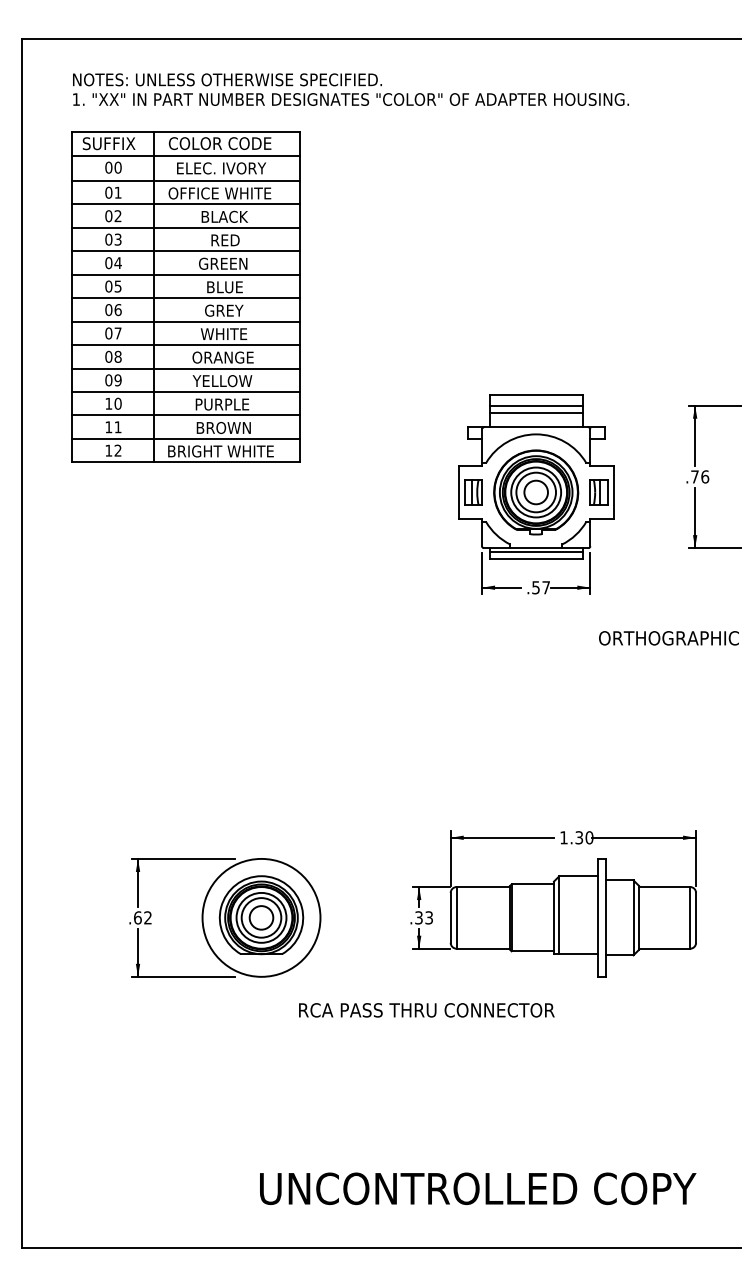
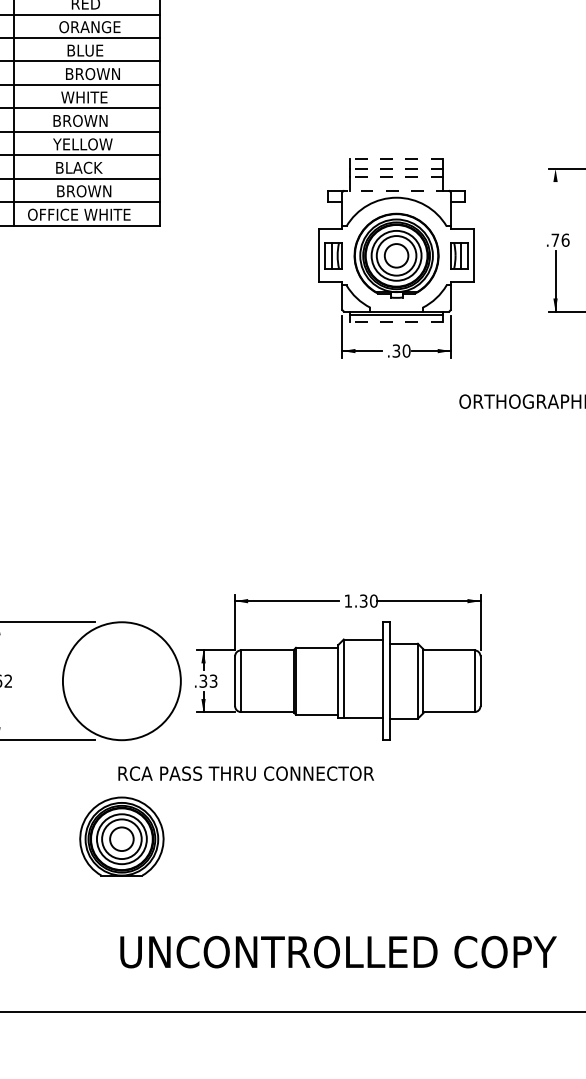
text: (232, 263) -> (92, 26), GREEN -> ORANGE
text: (232, 310) -> (92, 73), GREY -> BROWN
text: (222, 357) -> (82, 120), ORANGE -> BROWN
line: (536, 395) -> (396, 158), solid -> dashed
text: (223, 404) -> (83, 167), PURPLE -> BLACK
line: (536, 405) -> (396, 168), solid -> dashed
line: (536, 413) -> (396, 176), solid -> dashed
line: (535, 427) -> (395, 190), solid -> dashed
line: (695, 435) -> (555, 198), removed
text: (220, 451) -> (80, 214), BRIGHT WHITE -> OFFICE WHITE
line: (536, 558) -> (396, 321), solid -> dashed
text: (541, 587) -> (401, 350), .57 -> .30
part: (553, 903) -> (337, 666), moved
part: (261, 915) -> (121, 836), moved
text: (426, 1010) -> (245, 773), moved

